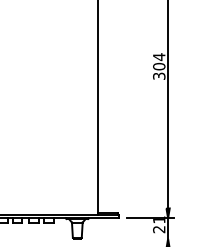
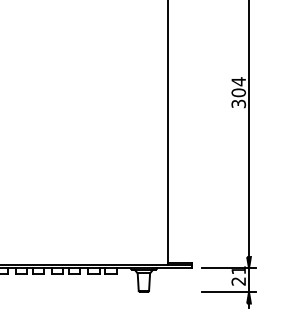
line: (150, 239) -> (228, 292), added

